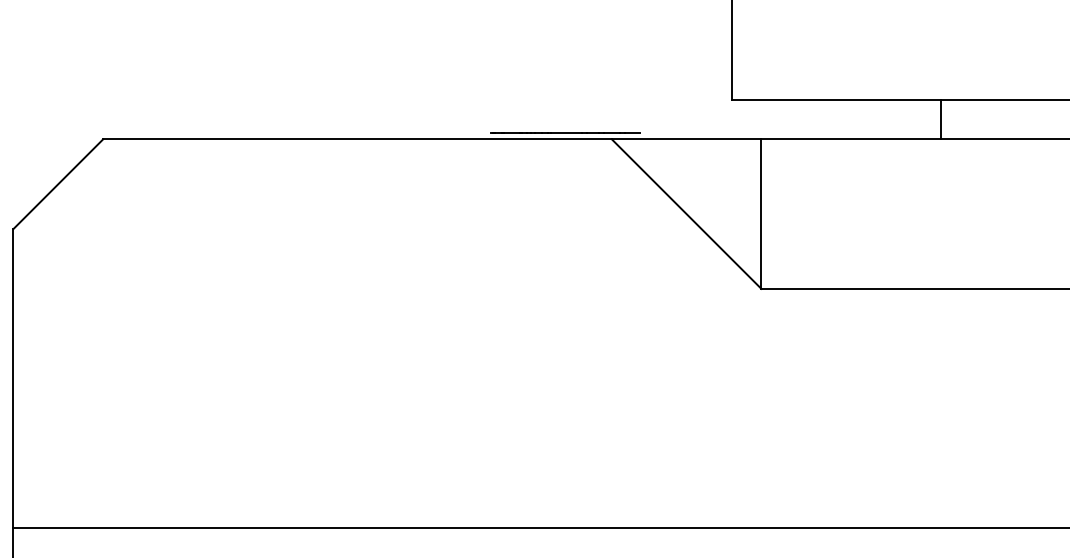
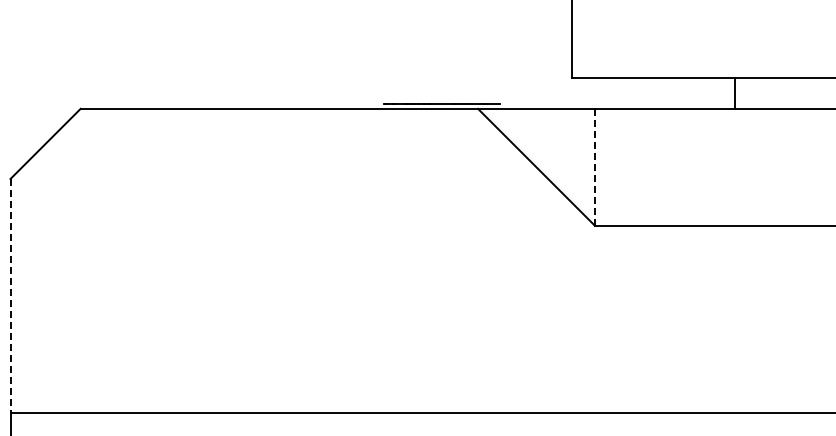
line: (760, 213) -> (594, 166), solid -> dashed
line: (13, 378) -> (10, 295), solid -> dashed

